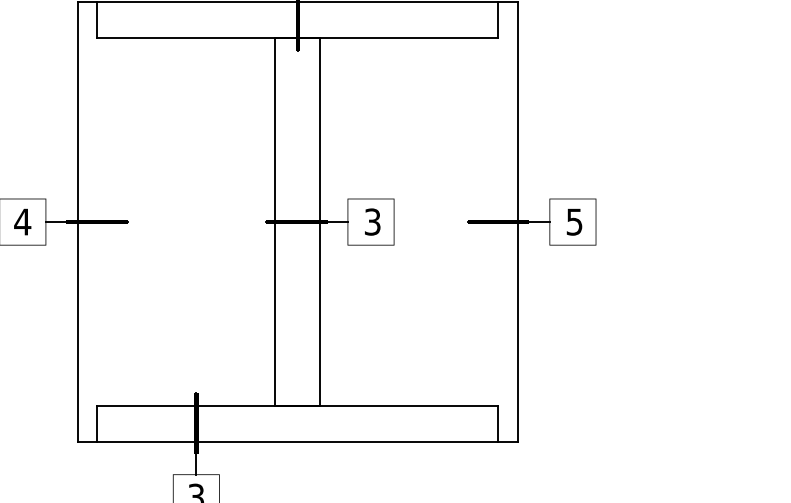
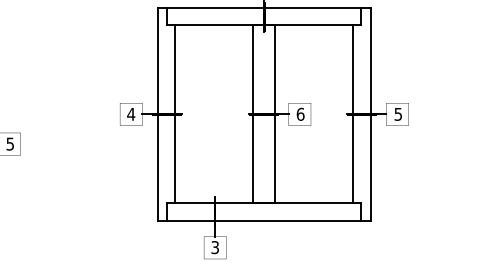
text: (372, 220) -> (300, 113), 3 -> 6
line: (114, 222) -> (175, 114), added
line: (481, 222) -> (353, 114), added

